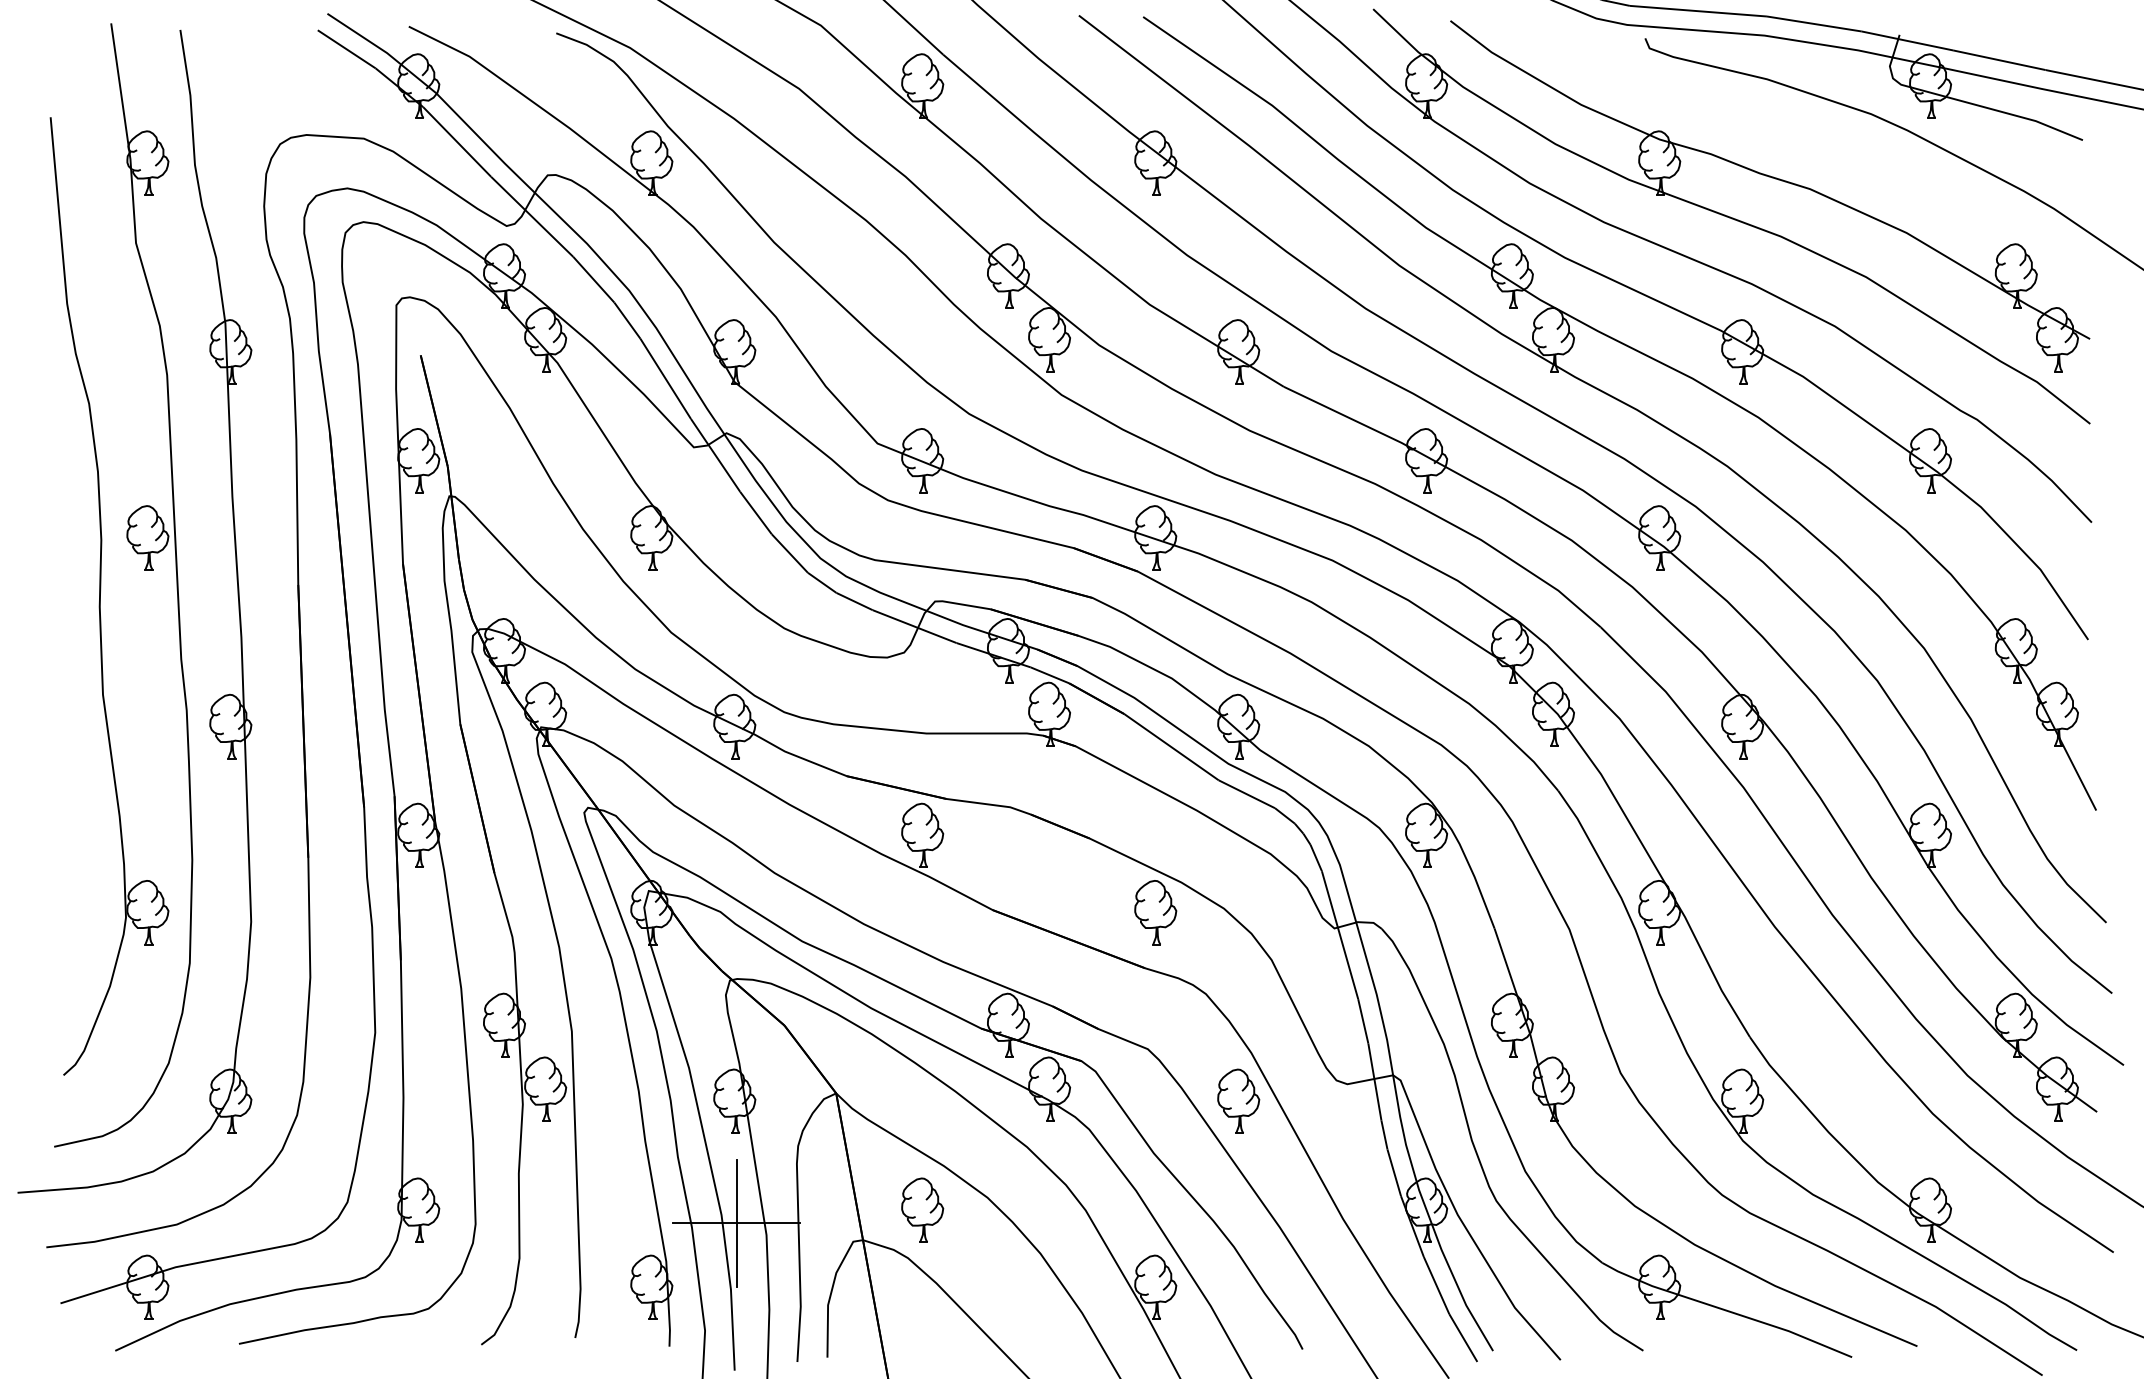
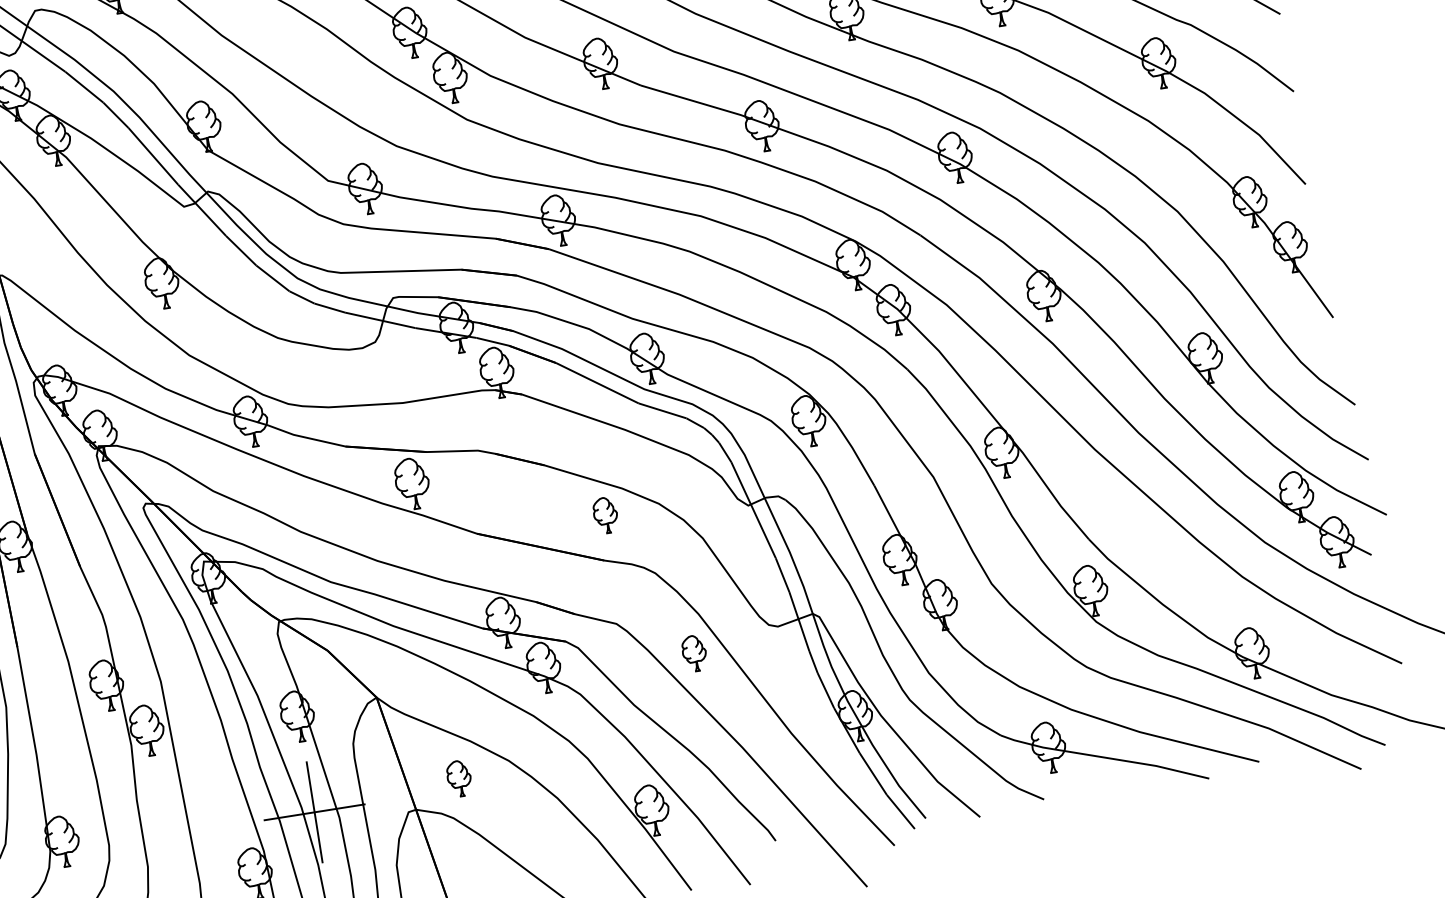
part: (1155, 912) -> (605, 515), size x0.7
part: (1238, 1100) -> (694, 653), size x0.7
part: (922, 1209) -> (459, 778), size x0.7

